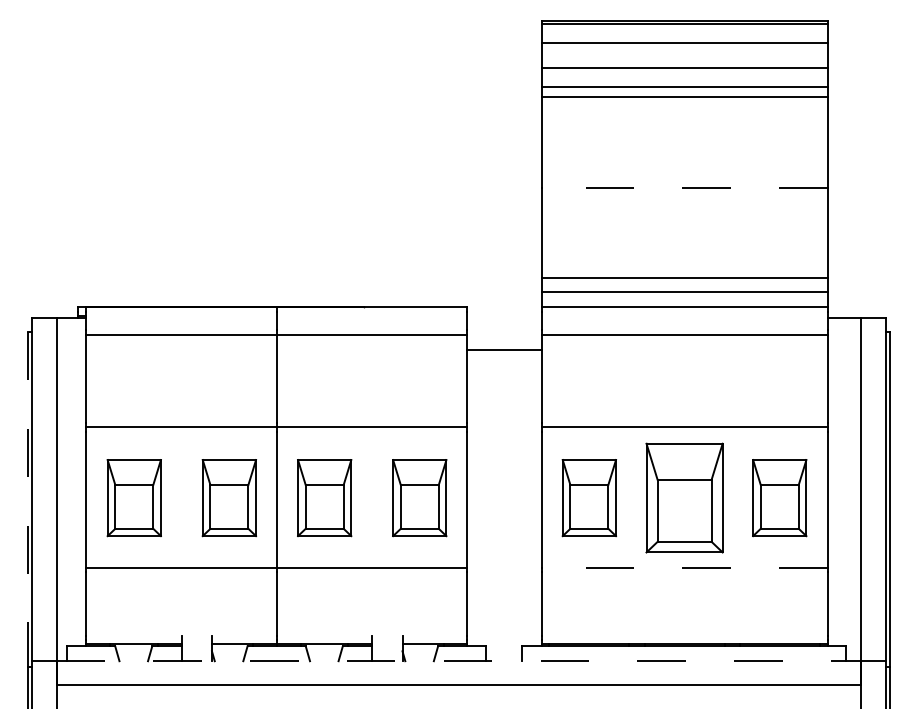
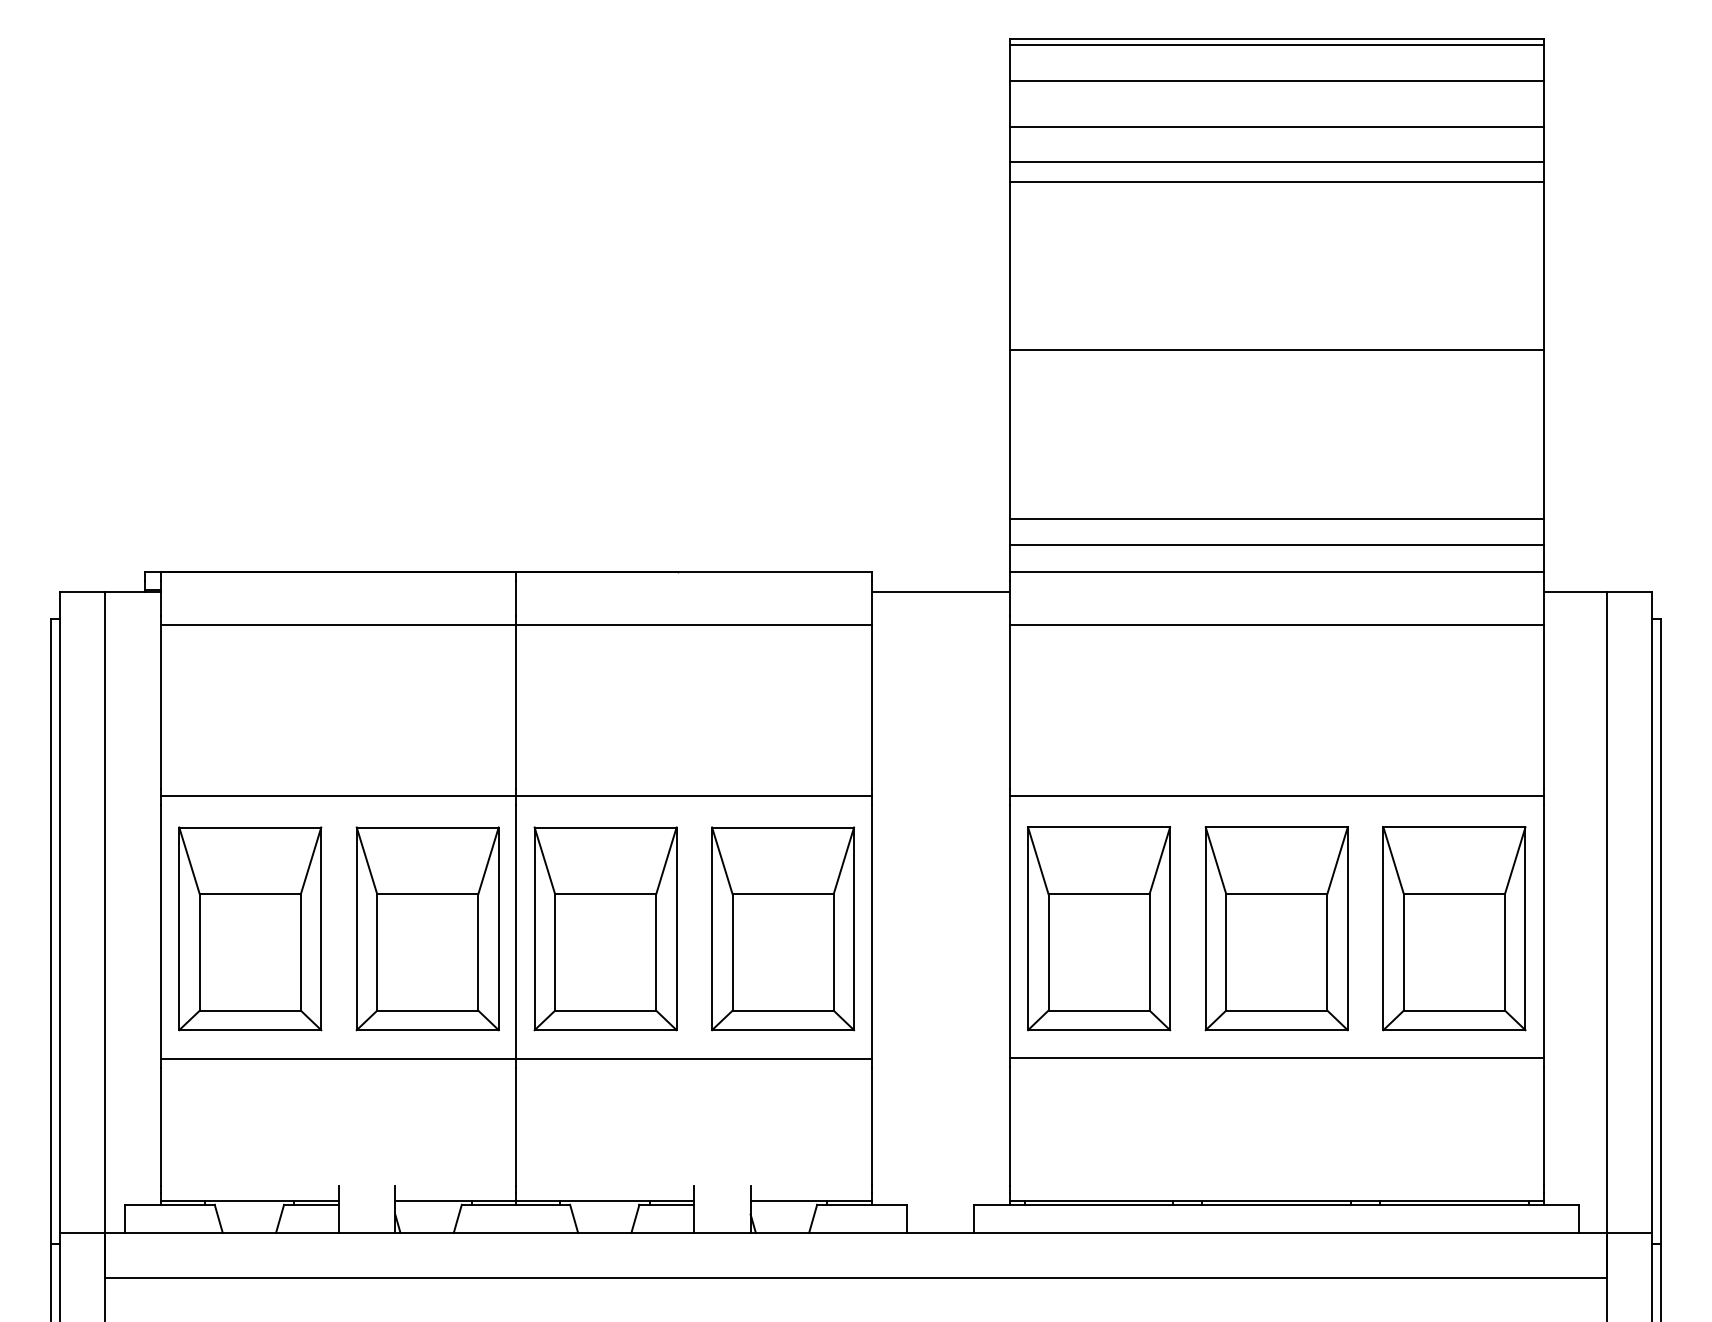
line: (684, 188) -> (1276, 351), dashed -> solid
line: (504, 349) -> (940, 591), moved
part: (134, 497) -> (250, 927), size x1.43
part: (229, 497) -> (427, 927), size x1.43
part: (324, 497) -> (605, 927), size x1.43
part: (419, 497) -> (782, 927), size x1.43
part: (589, 497) -> (1099, 927), size x1.43
part: (779, 497) -> (1453, 927), size x1.43
line: (27, 500) -> (51, 933), dashed -> solid
line: (684, 567) -> (1276, 1058), dashed -> solid
line: (459, 661) -> (856, 1233), dashed -> solid

